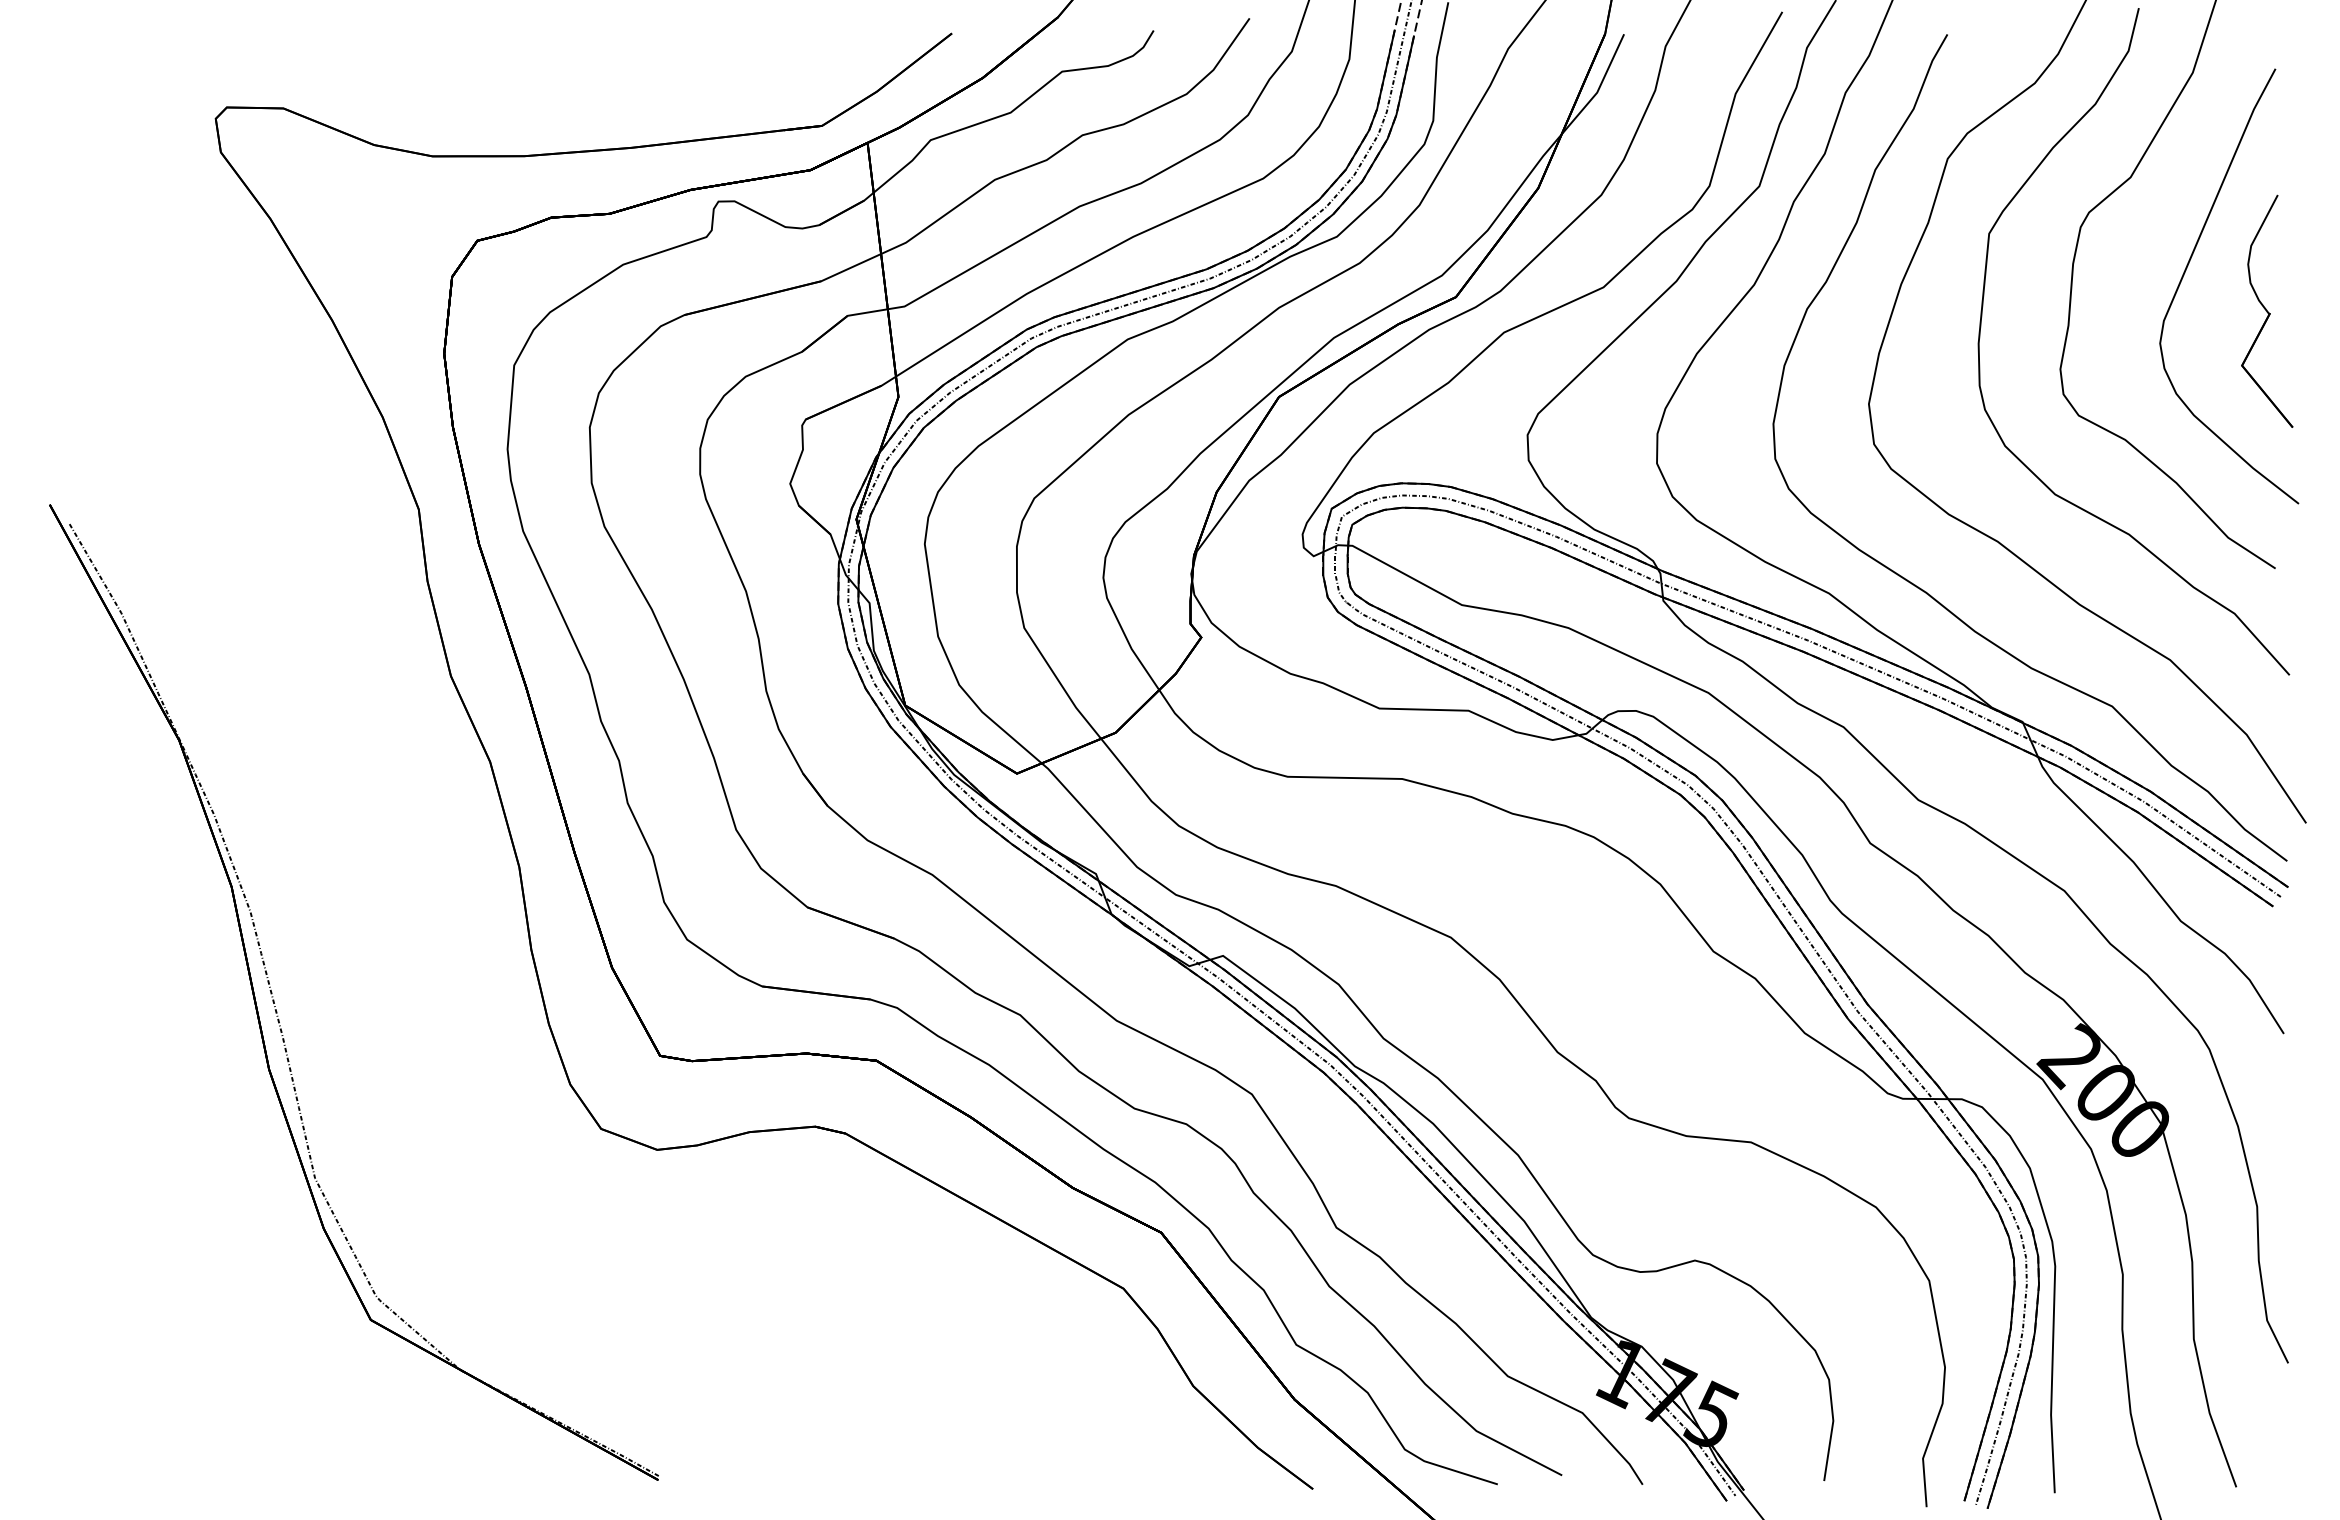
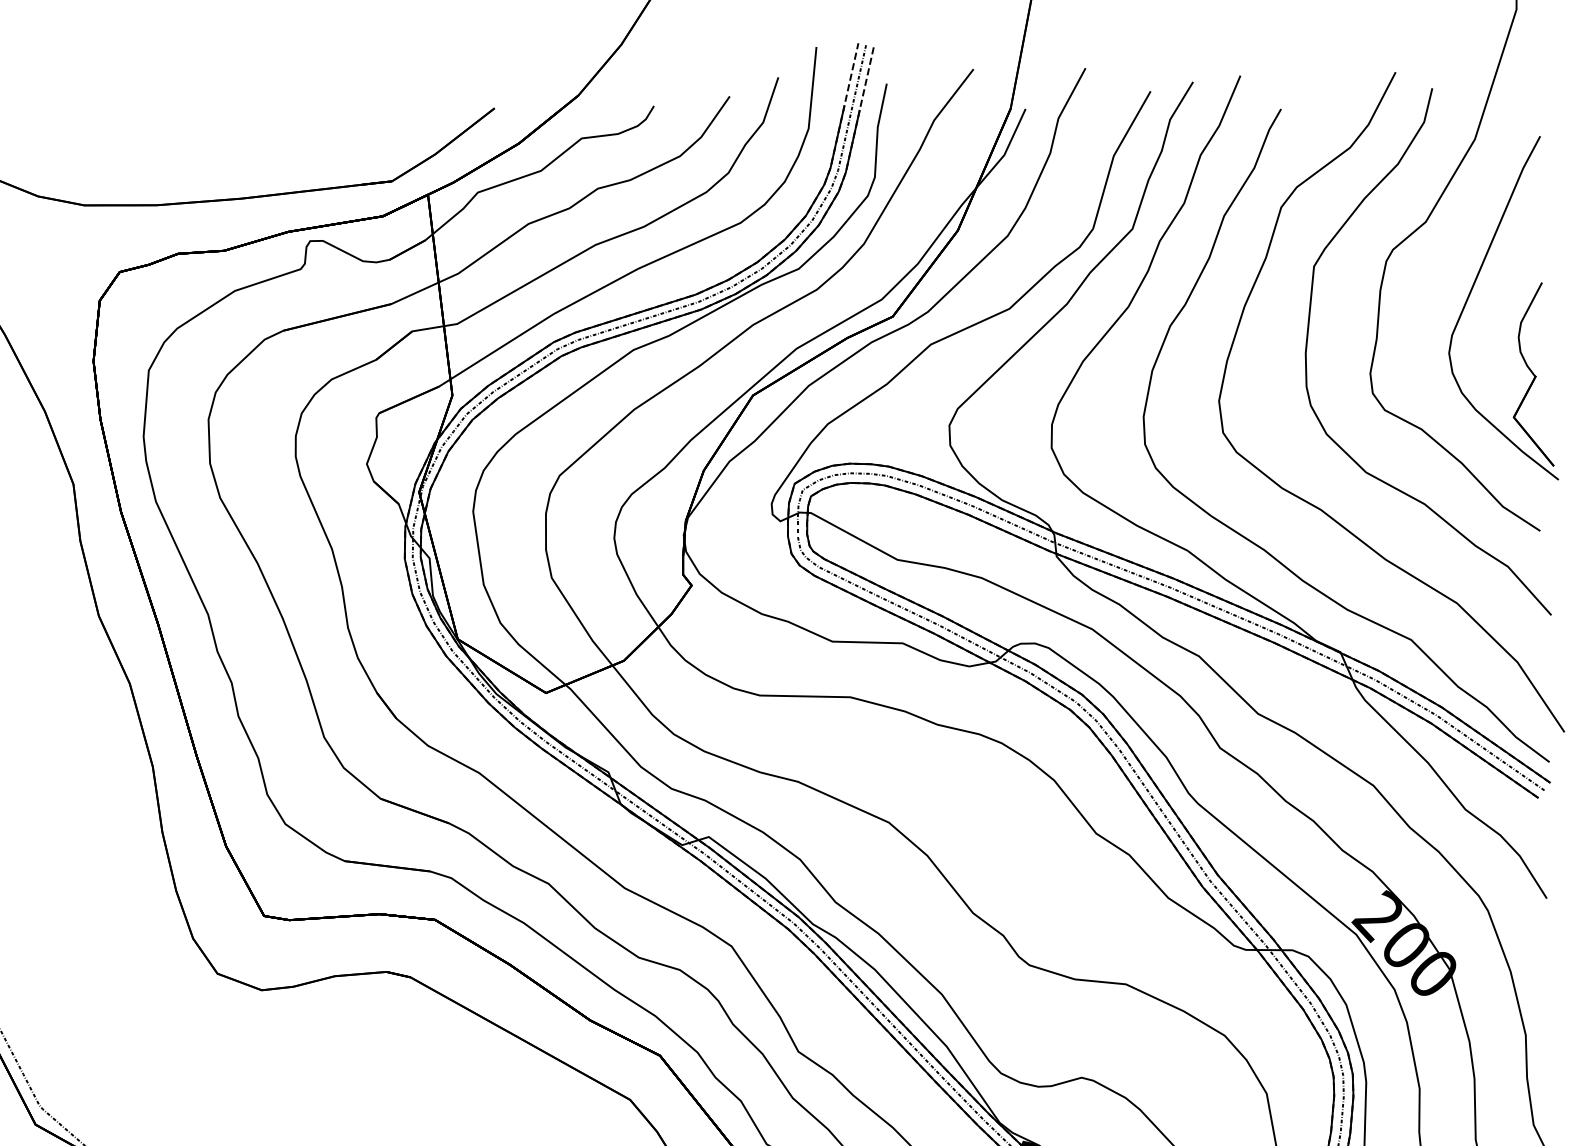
part: (2267, 310) -> (1533, 373), moved

